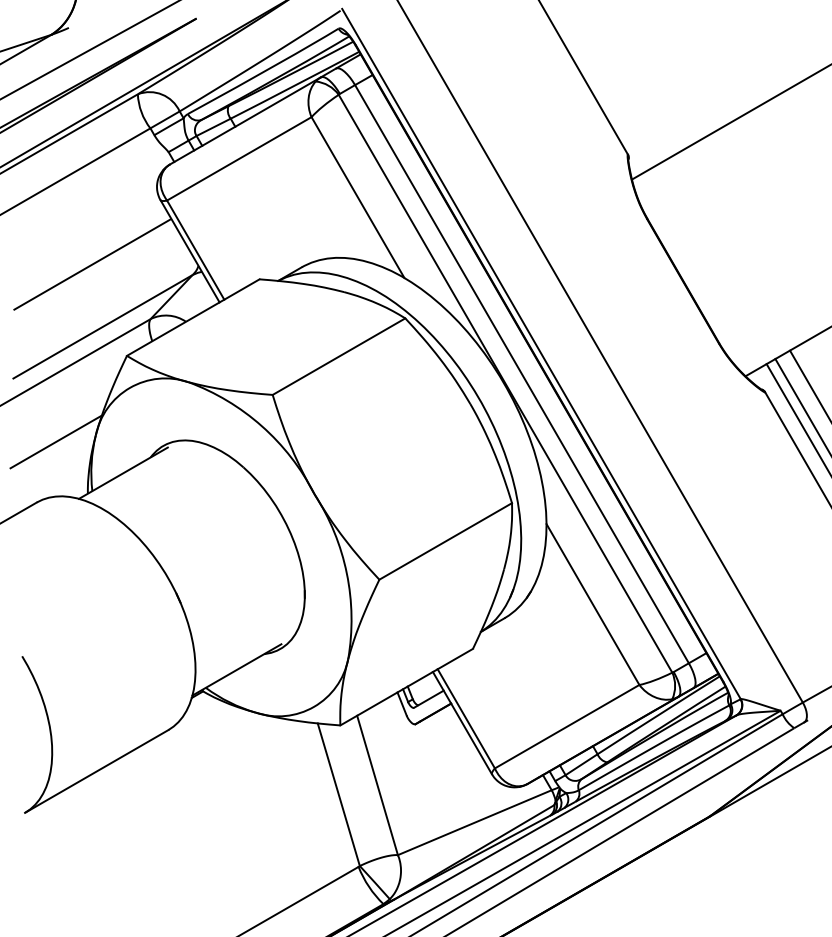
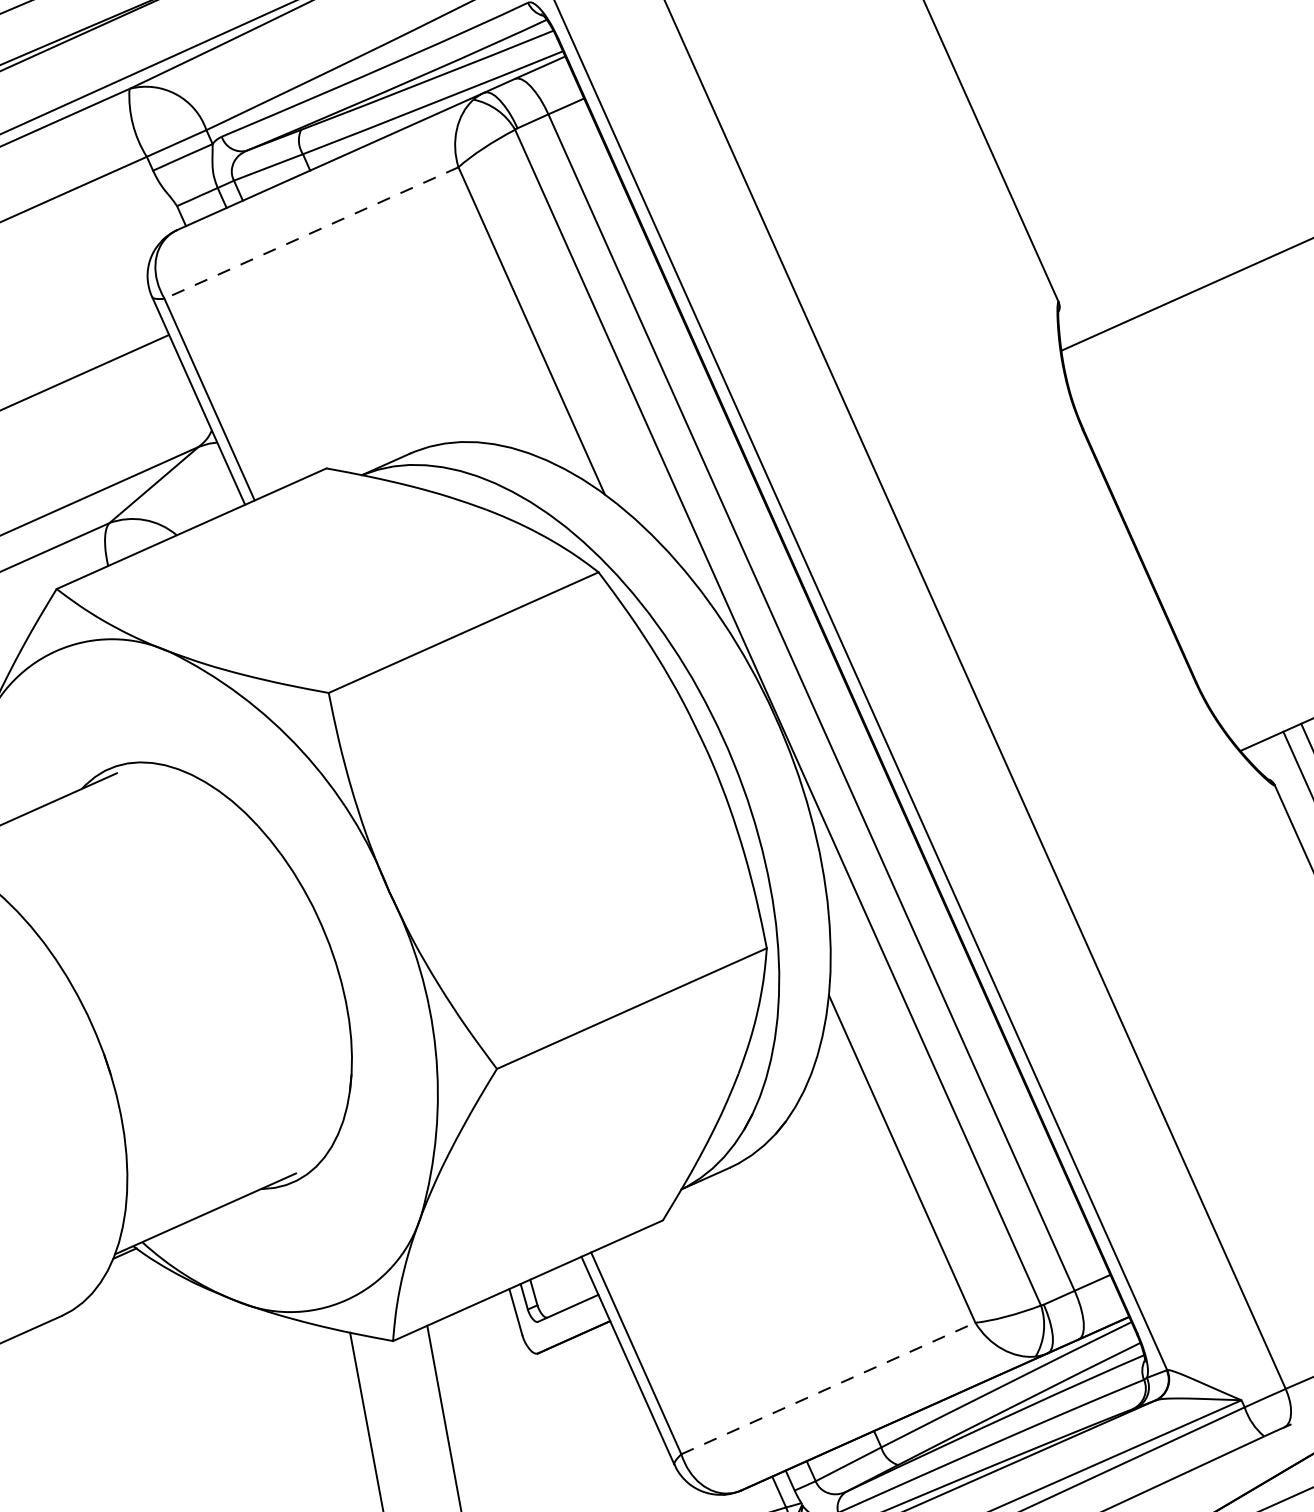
line: (238, 159) -> (309, 234), solid -> dashed
line: (567, 726) -> (829, 1388), solid -> dashed

